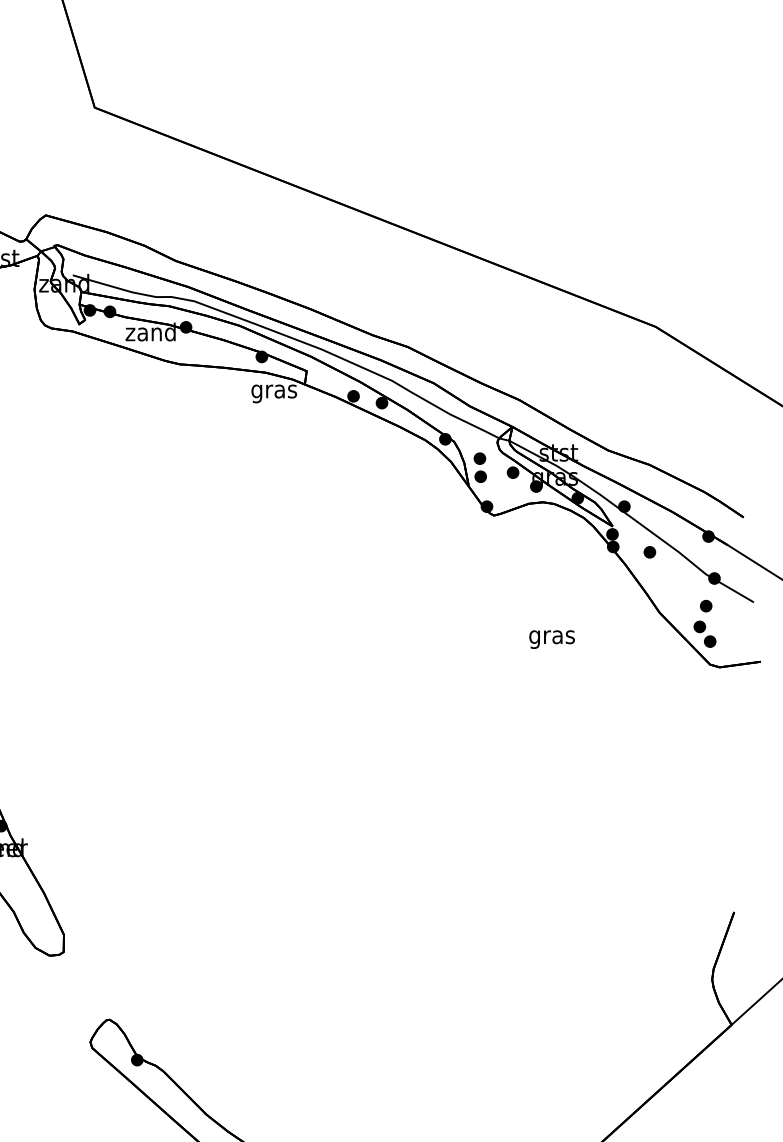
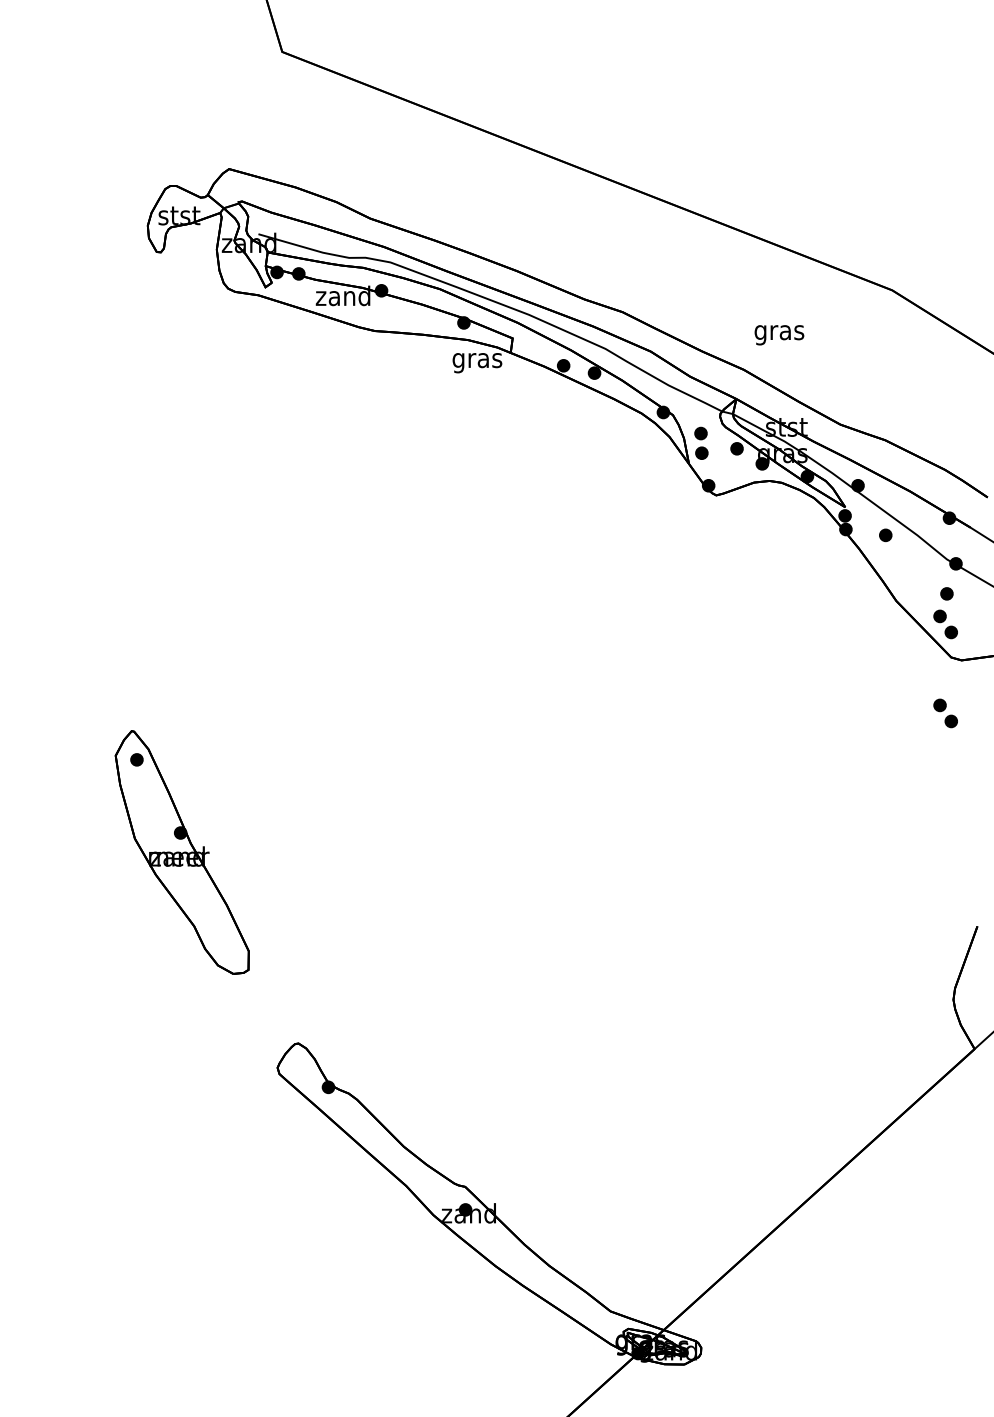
text: (552, 639) -> (779, 335), moved
part: (704, 716) -> (945, 713), added

